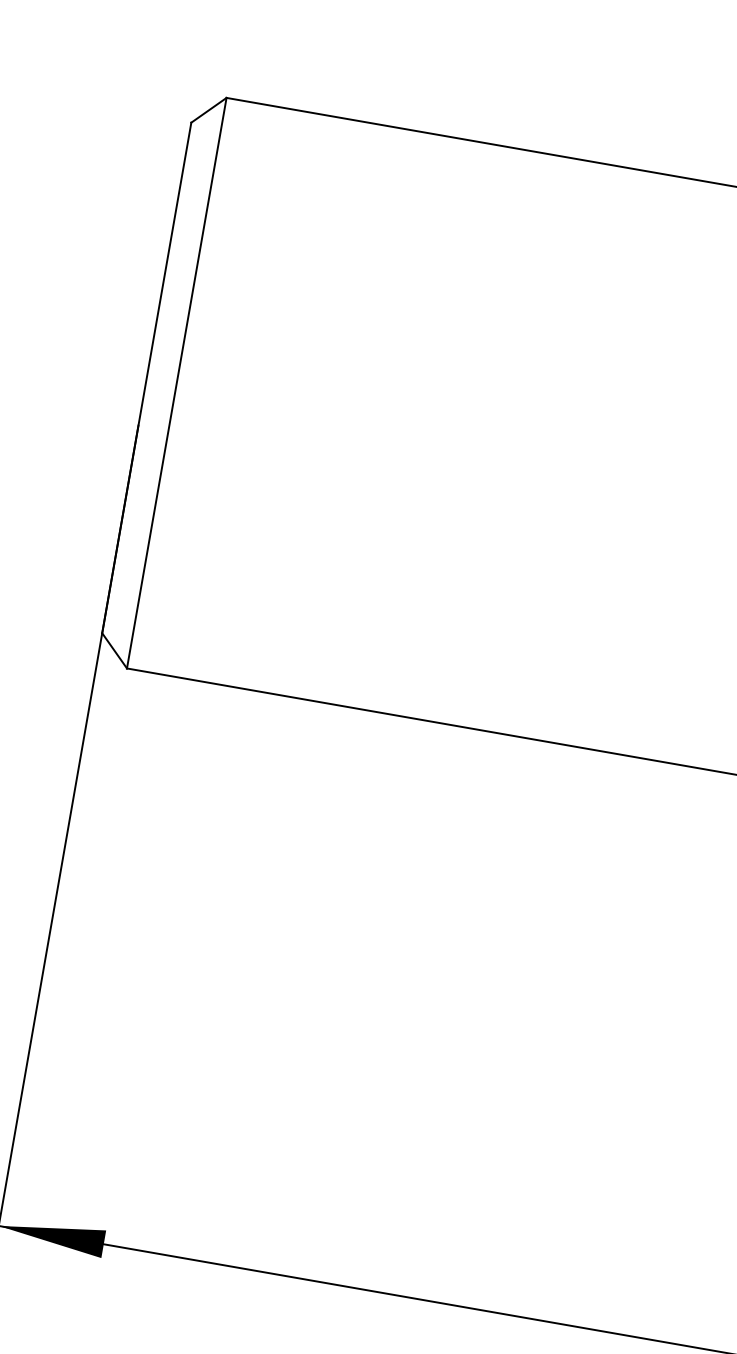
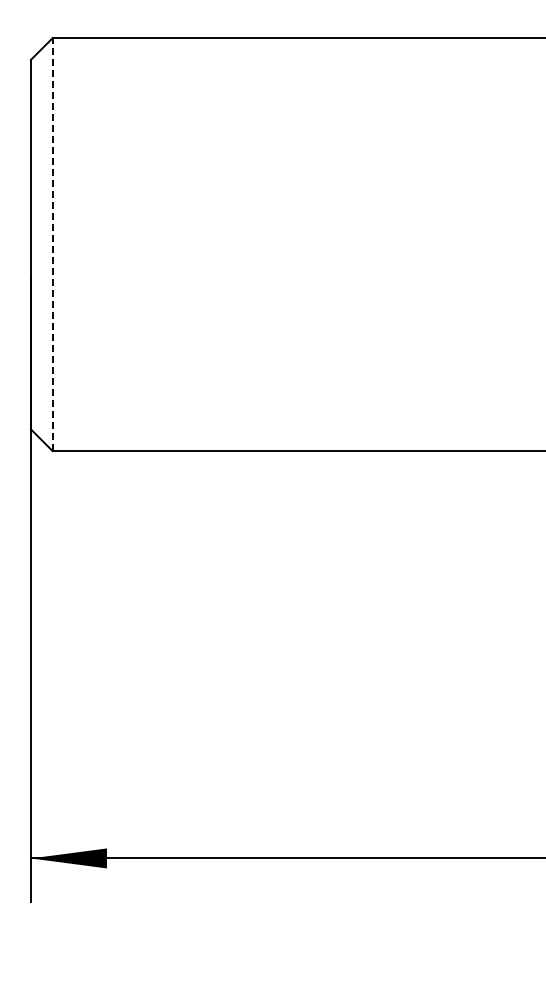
line: (176, 382) -> (52, 244), solid -> dashed

